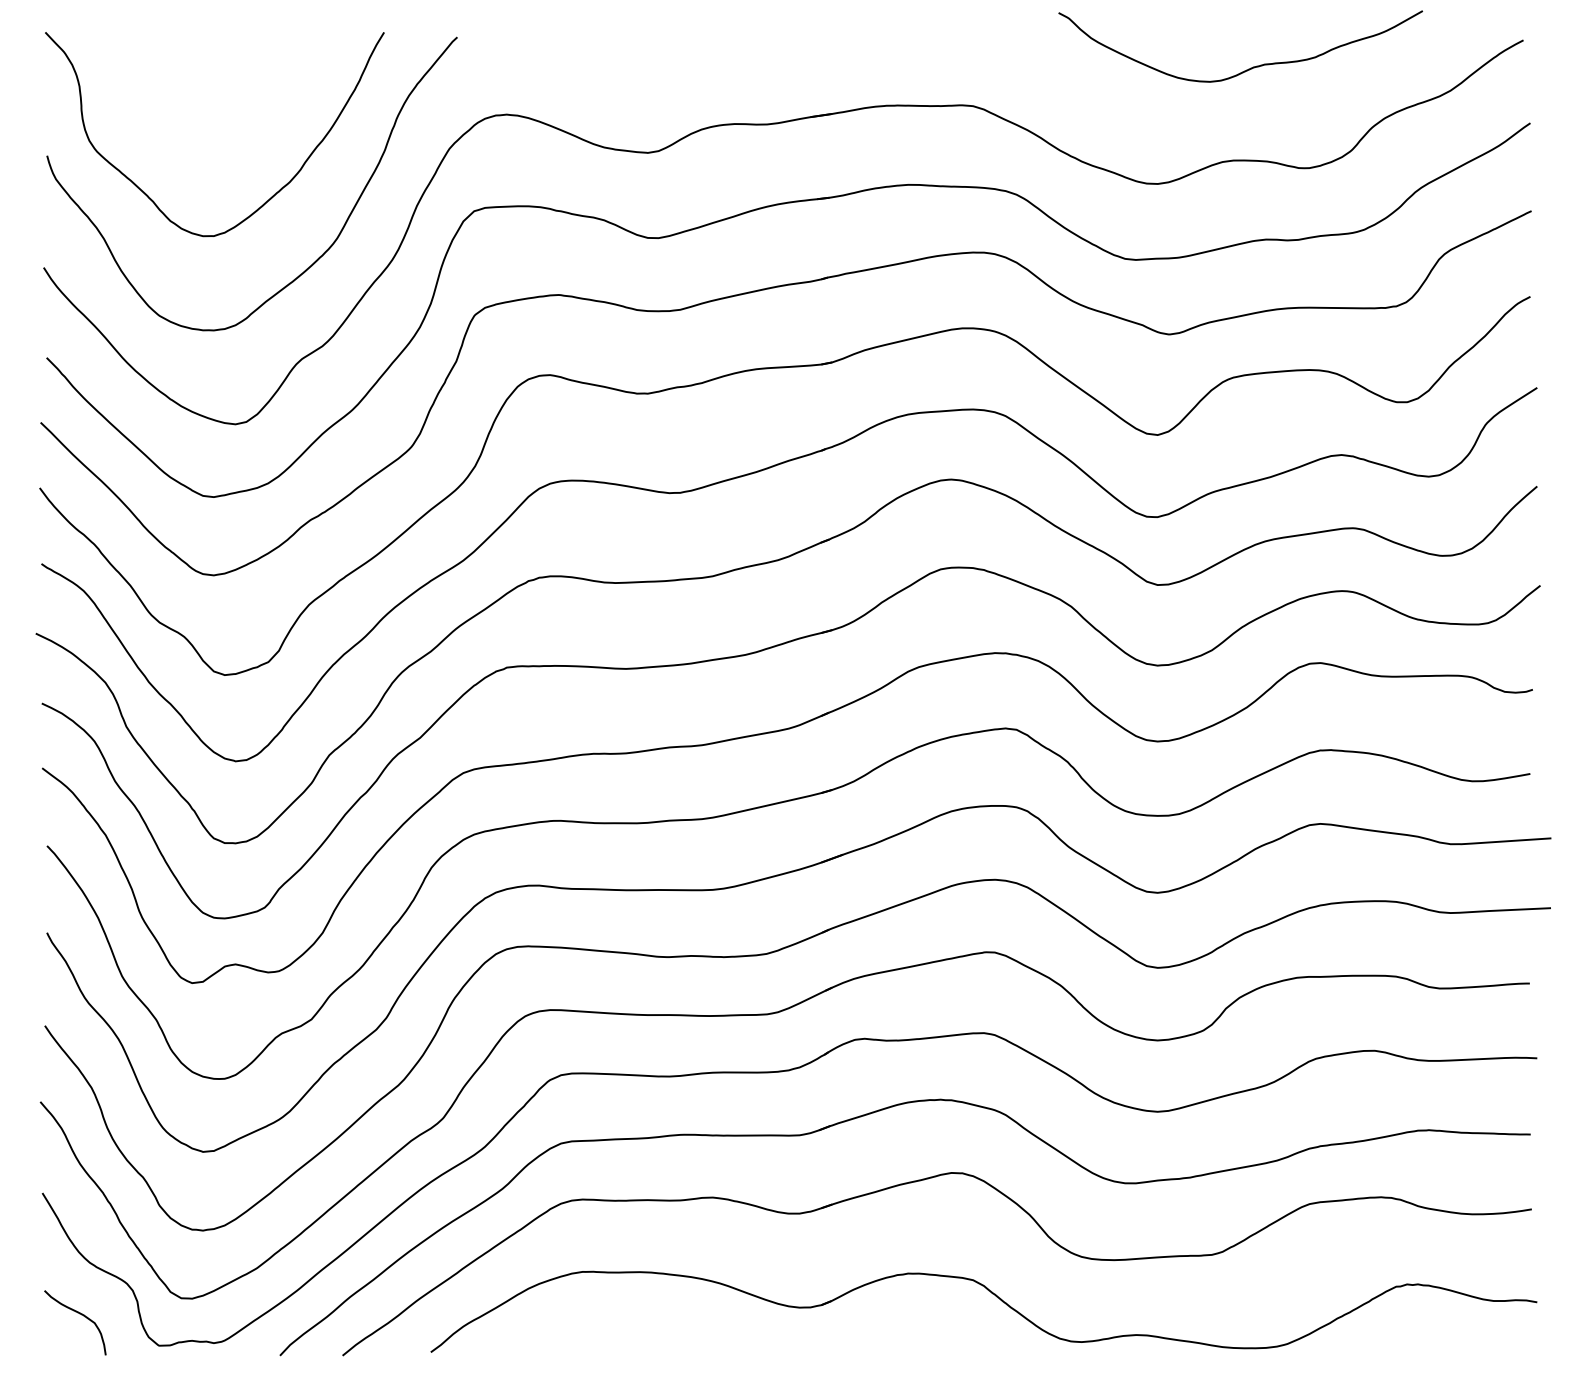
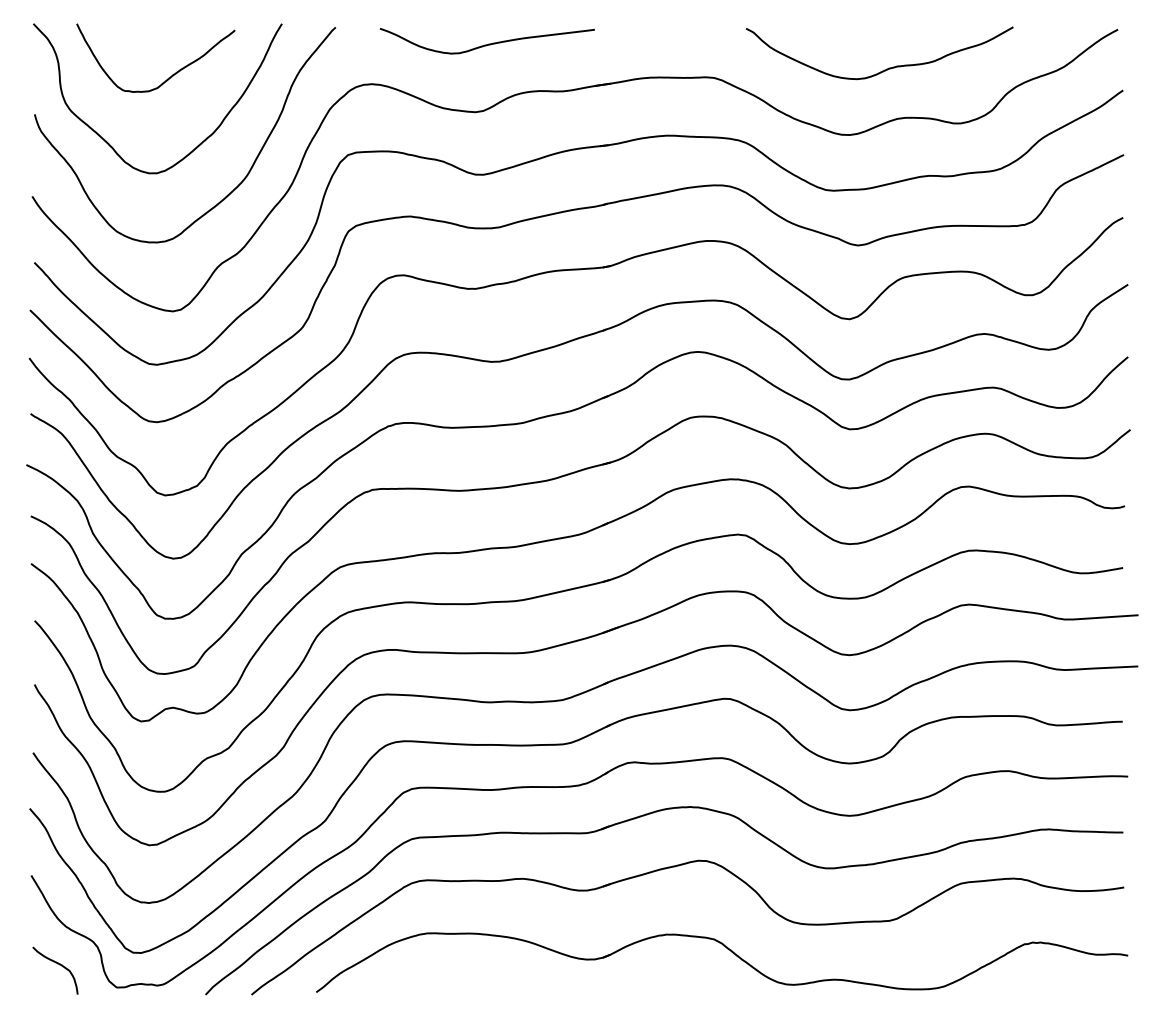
curve: (666, 59) -> (489, 43), added
curve: (1250, 67) -> (886, 68), moved
curve: (231, 104) -> (170, 76), added

